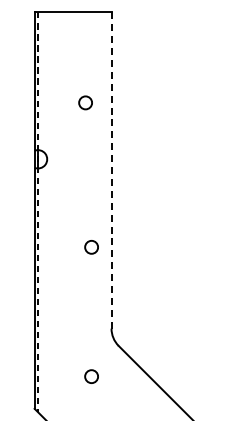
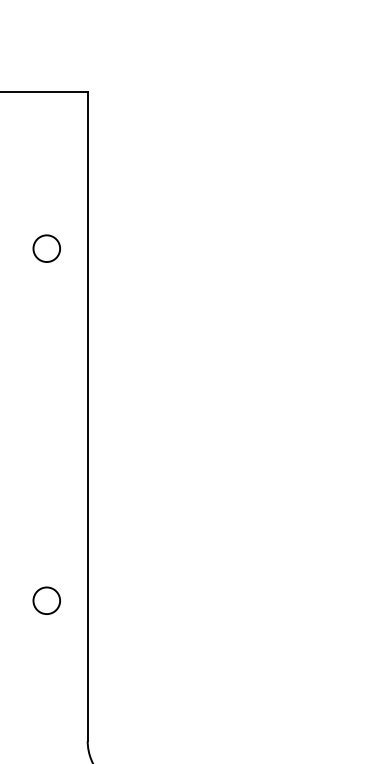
circle: (85, 102) -> (46, 247), moved
line: (111, 171) -> (87, 418), dashed -> solid
circle: (91, 247) -> (46, 601), moved

